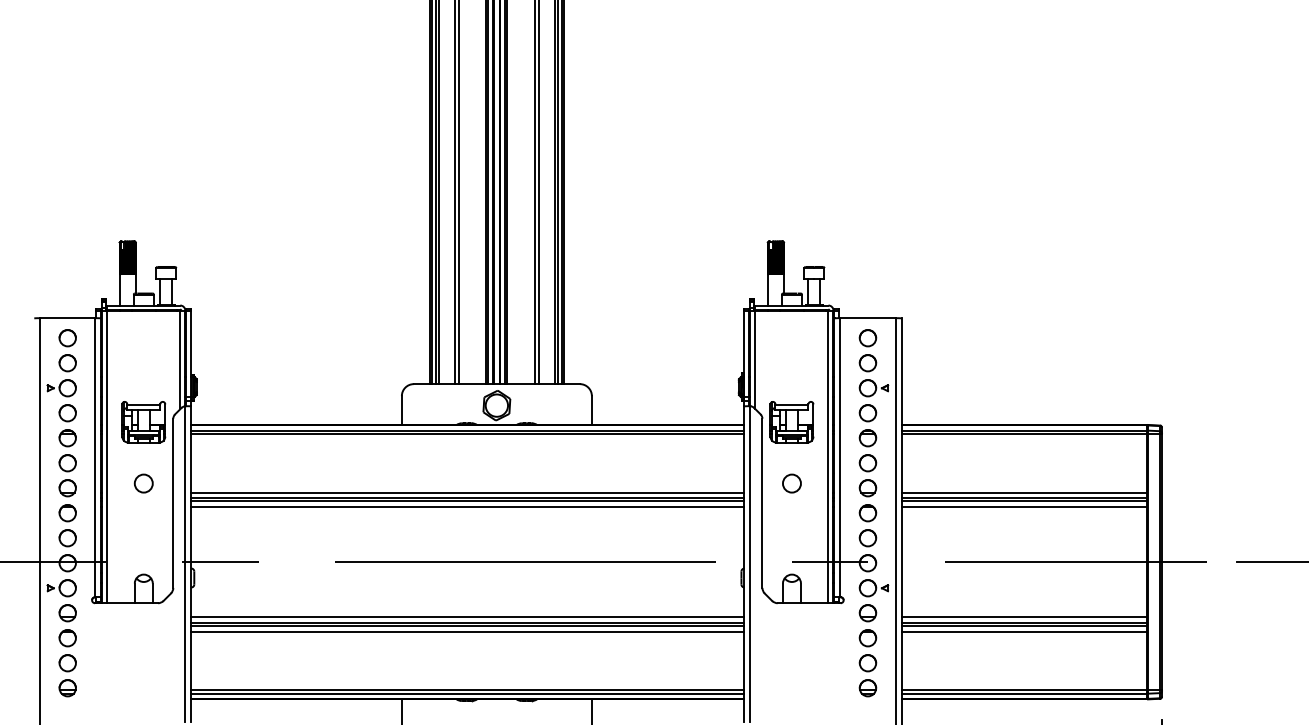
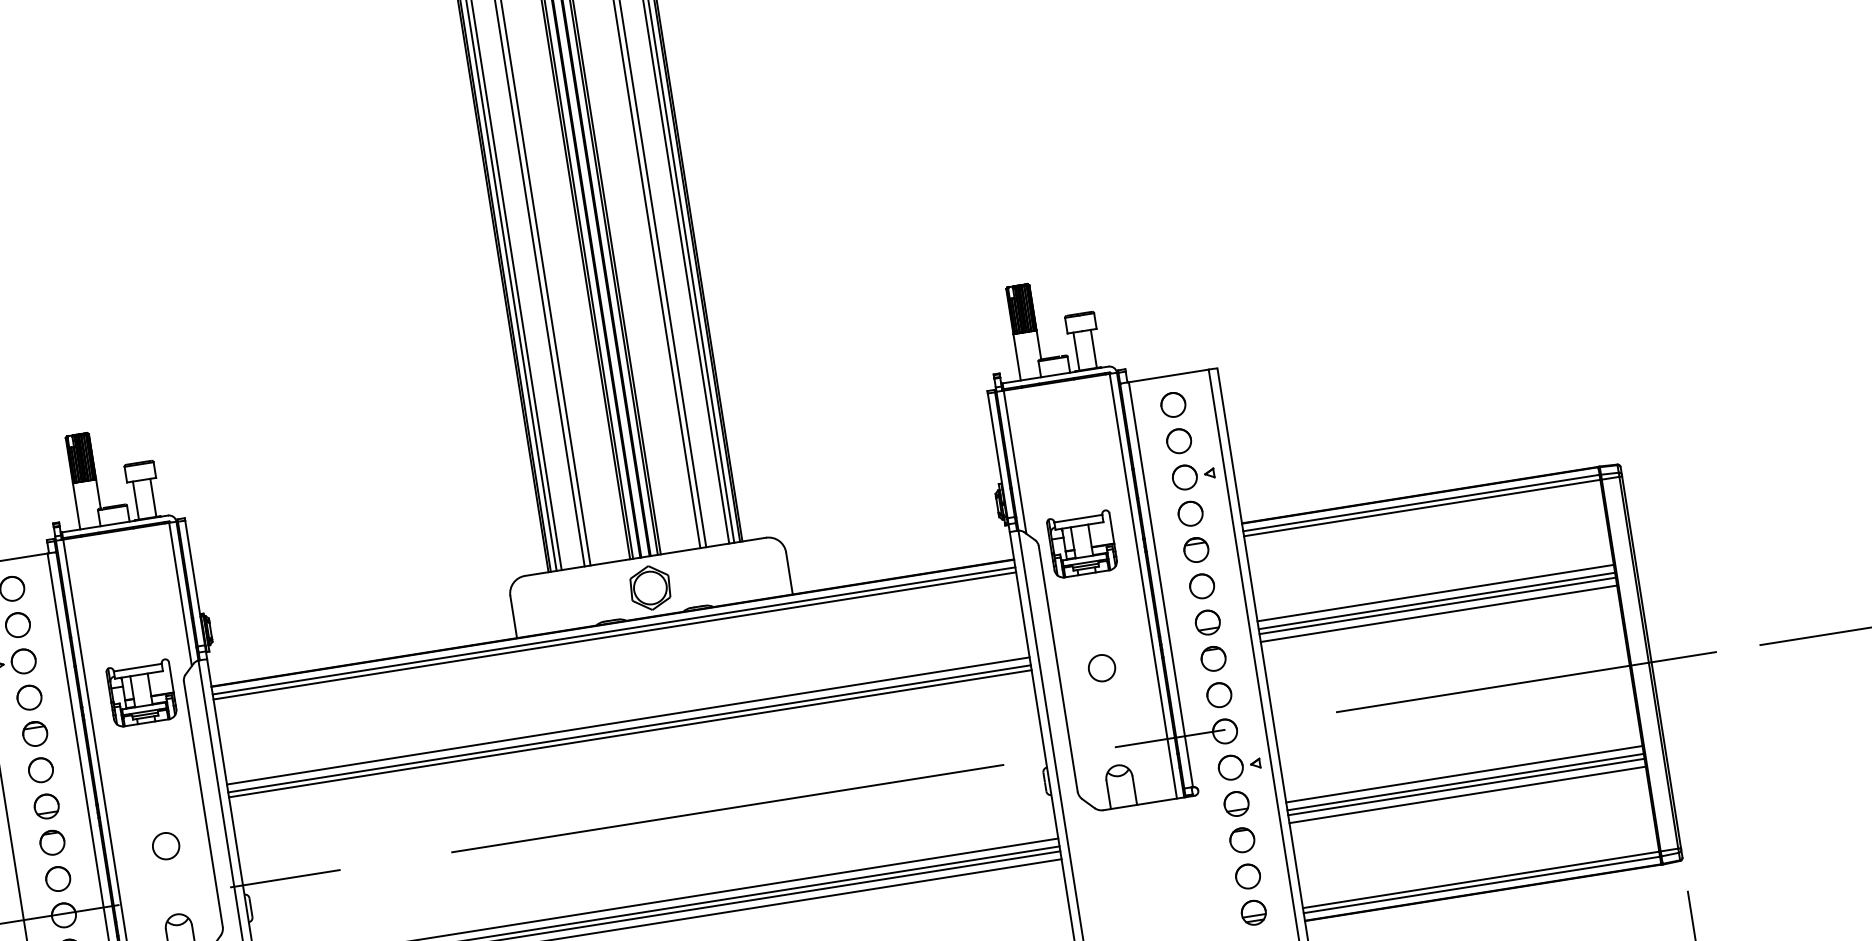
circle: (143, 483) -> (165, 846), moved
circle: (791, 483) -> (1101, 668), moved
line: (467, 506) -> (630, 741), removed

